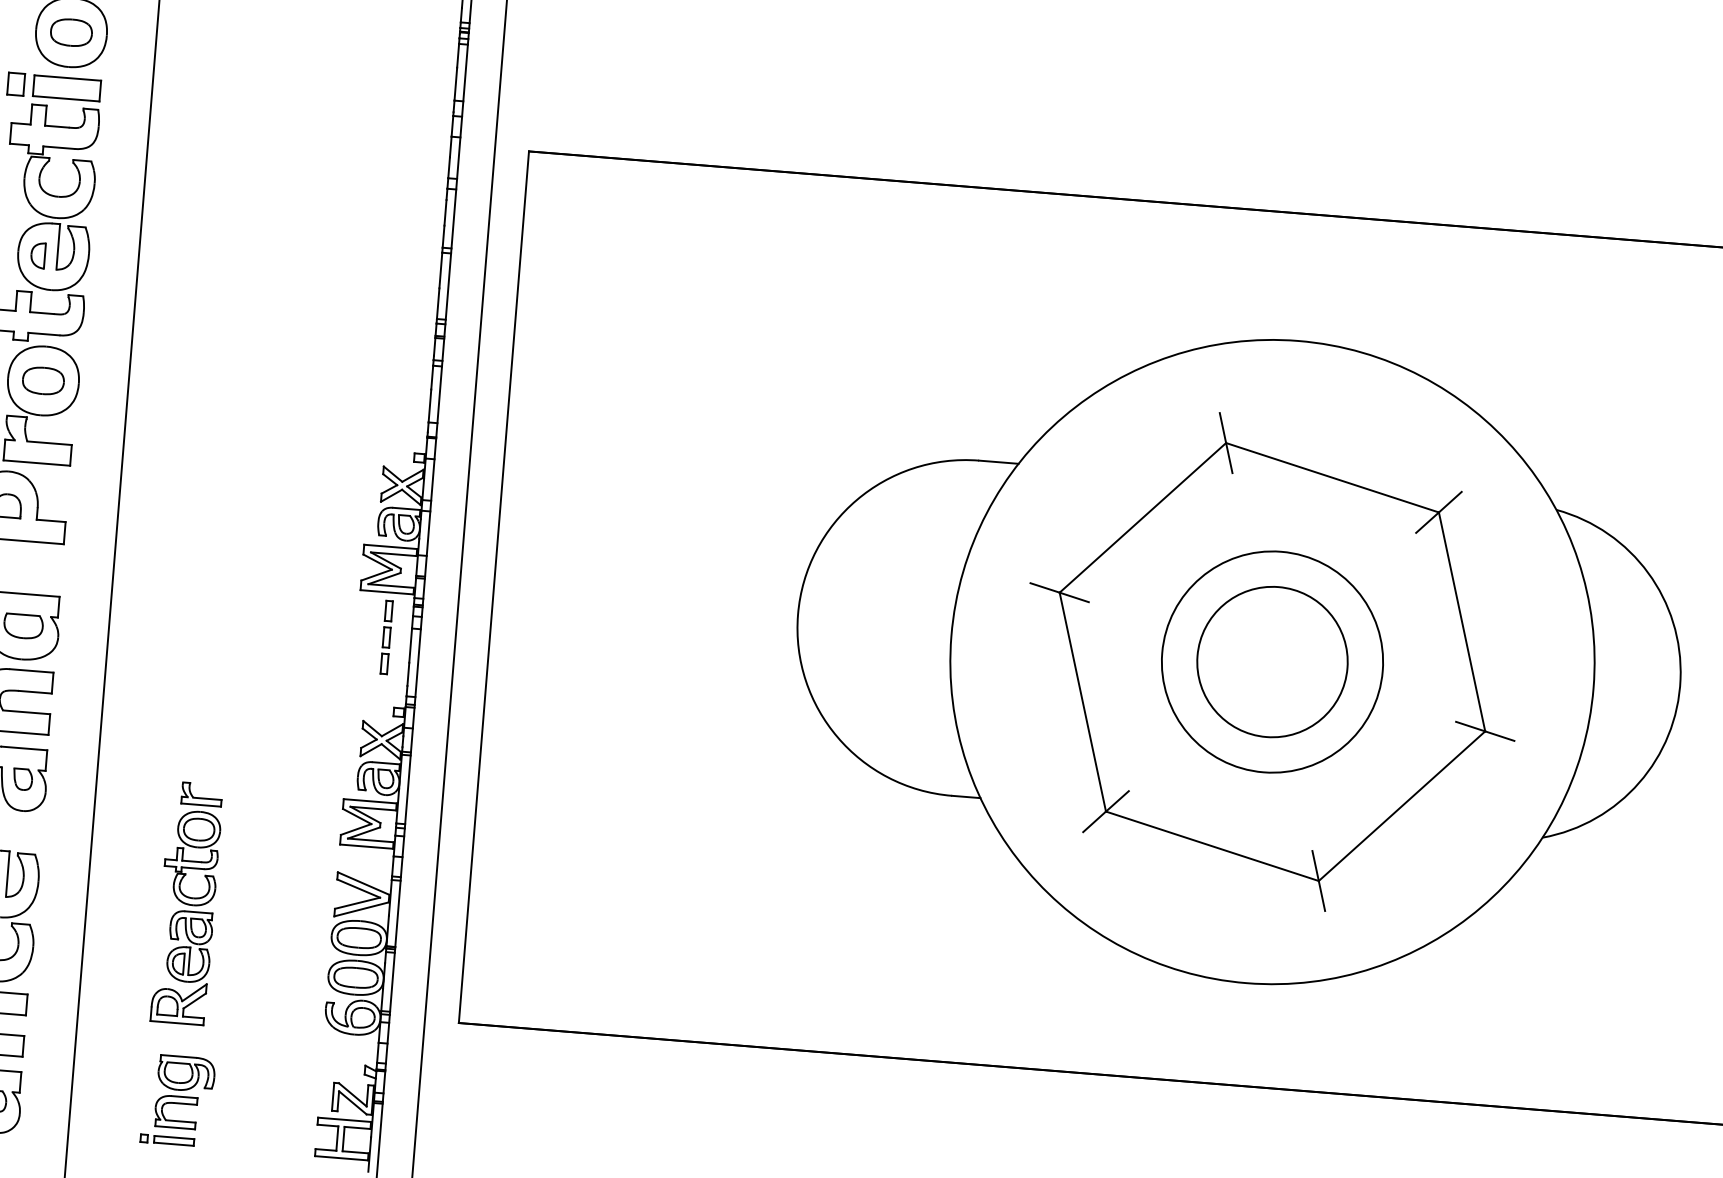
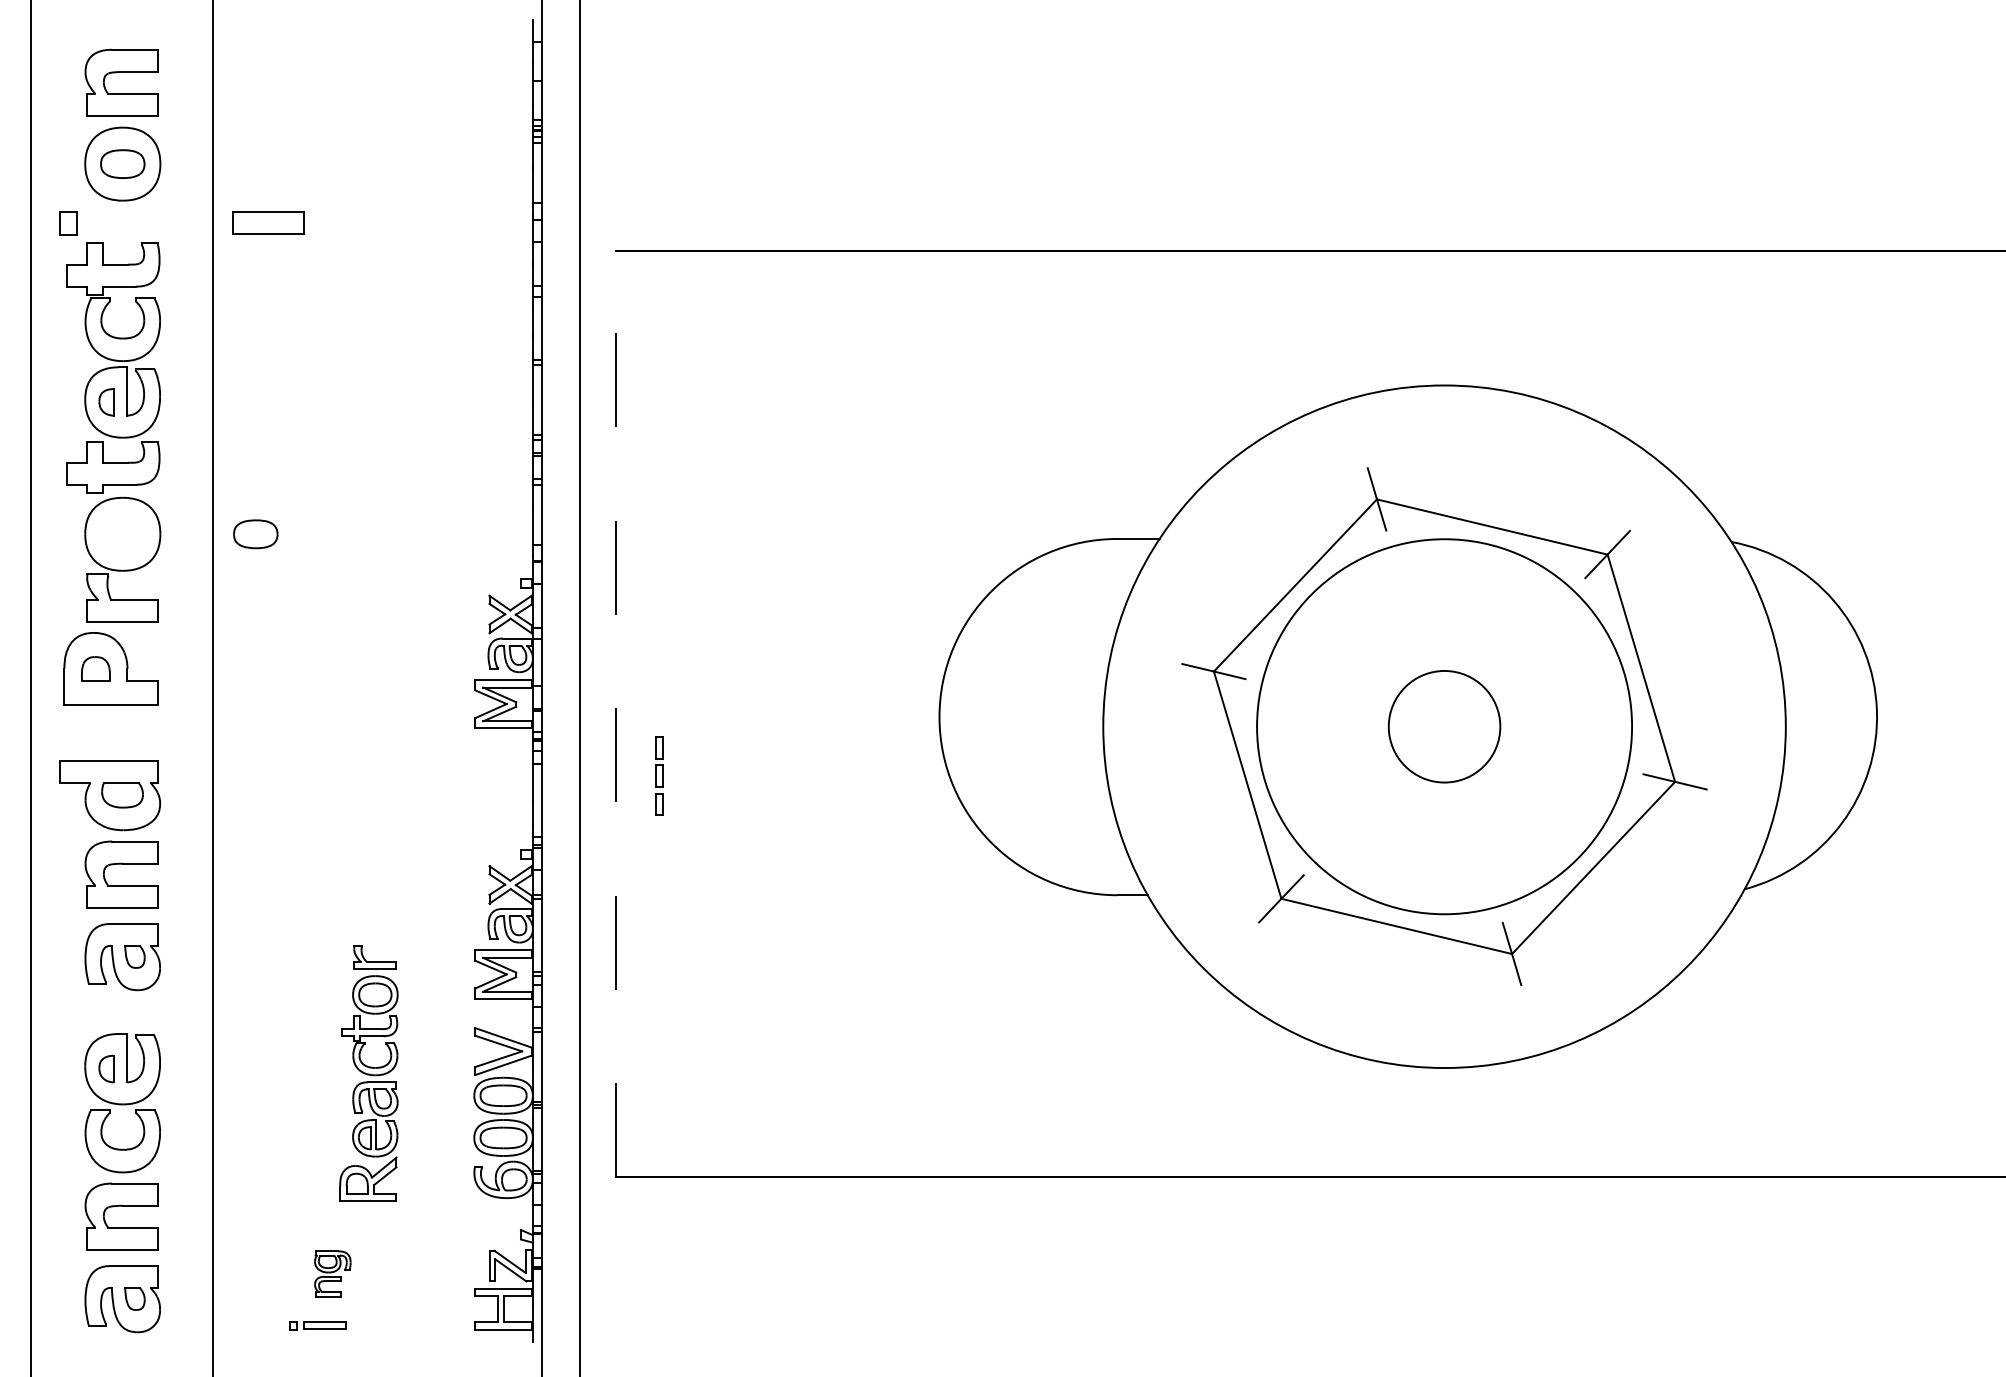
part: (66, 87) -> (268, 222), moved
part: (43, 381) -> (255, 534), moved
line: (494, 586) -> (616, 713), solid -> dashed
part: (387, 636) -> (659, 775), moved
circle: (1272, 661) -> (1444, 726), size x0.7
circle: (1272, 661) -> (1444, 726), size x1.6
part: (186, 903) -> (368, 1073), moved
part: (184, 1092) -> (332, 1273), size x0.6

